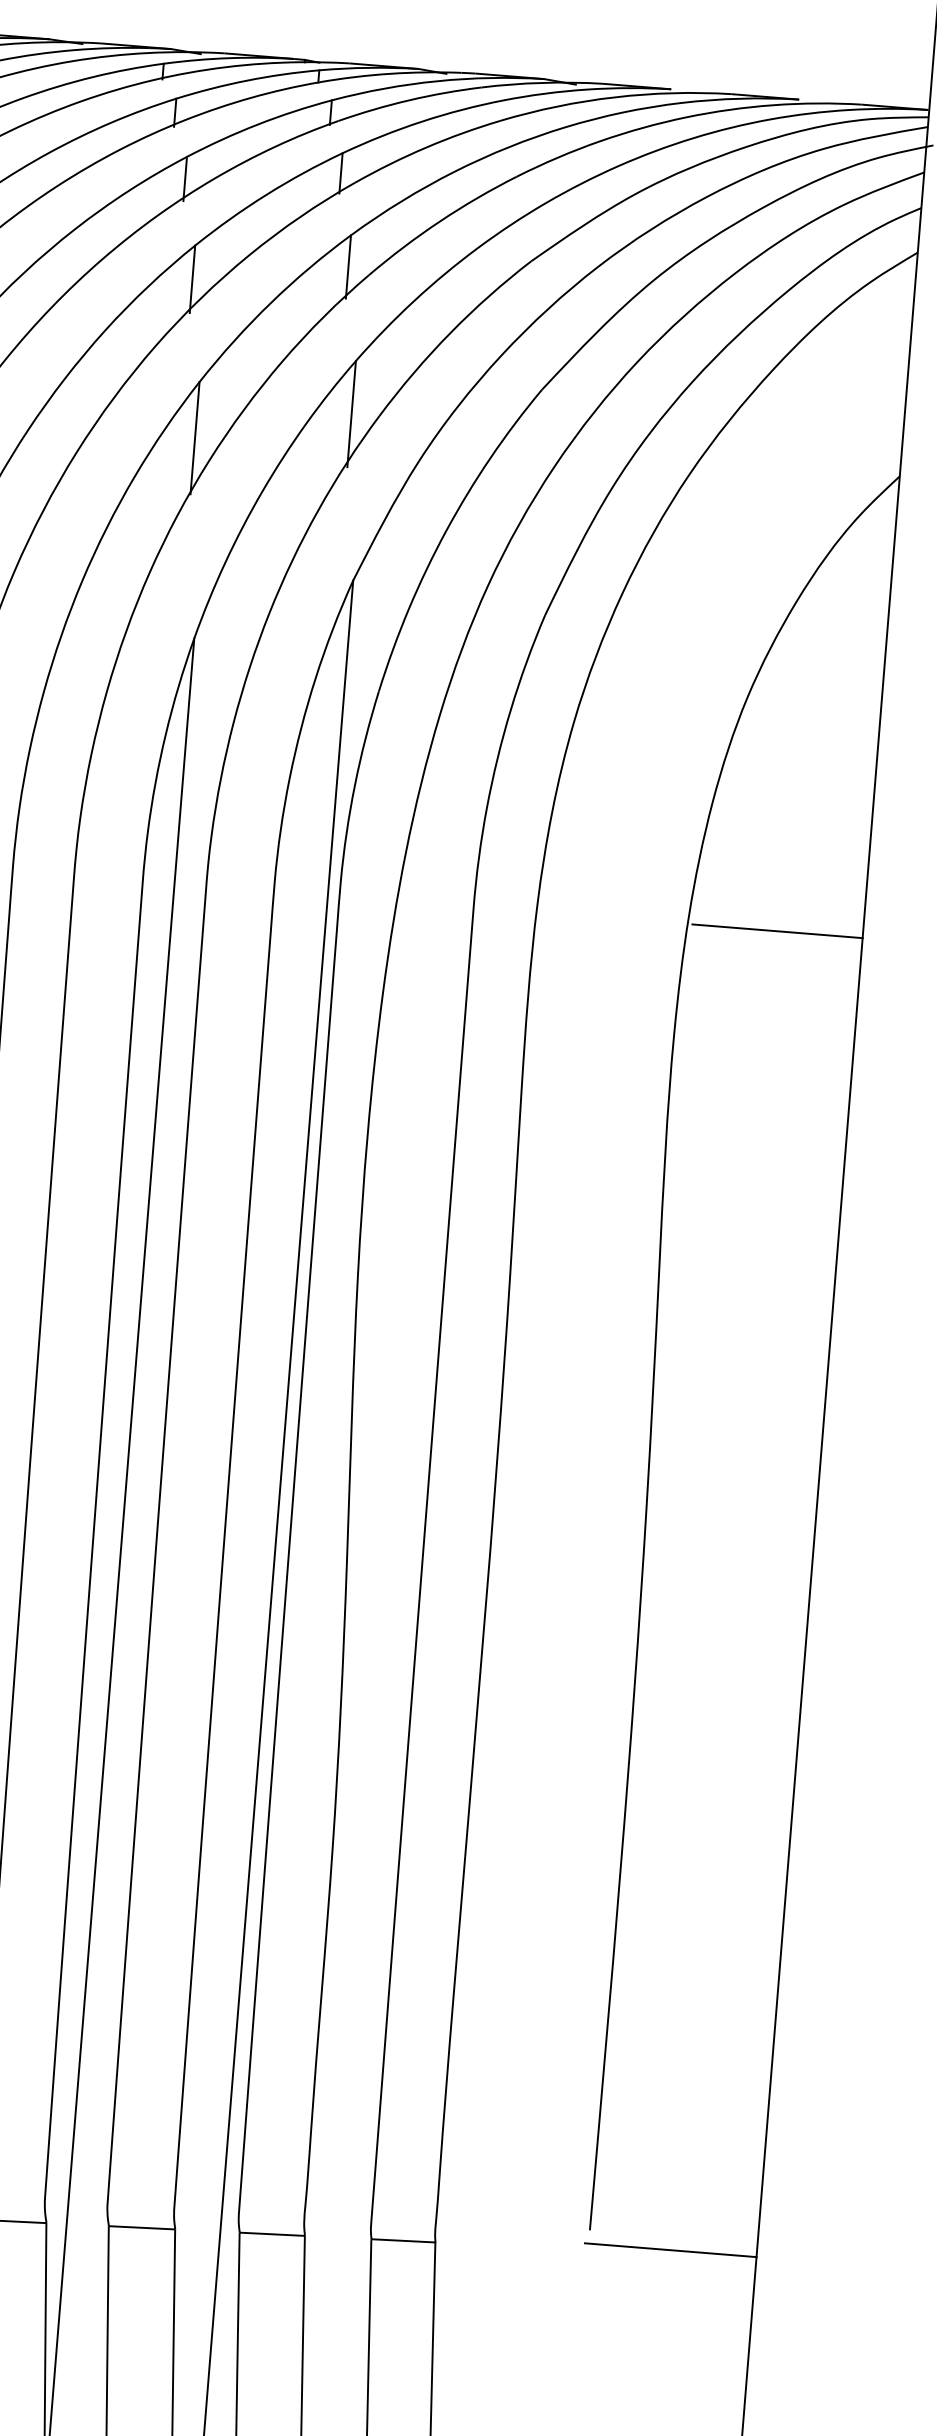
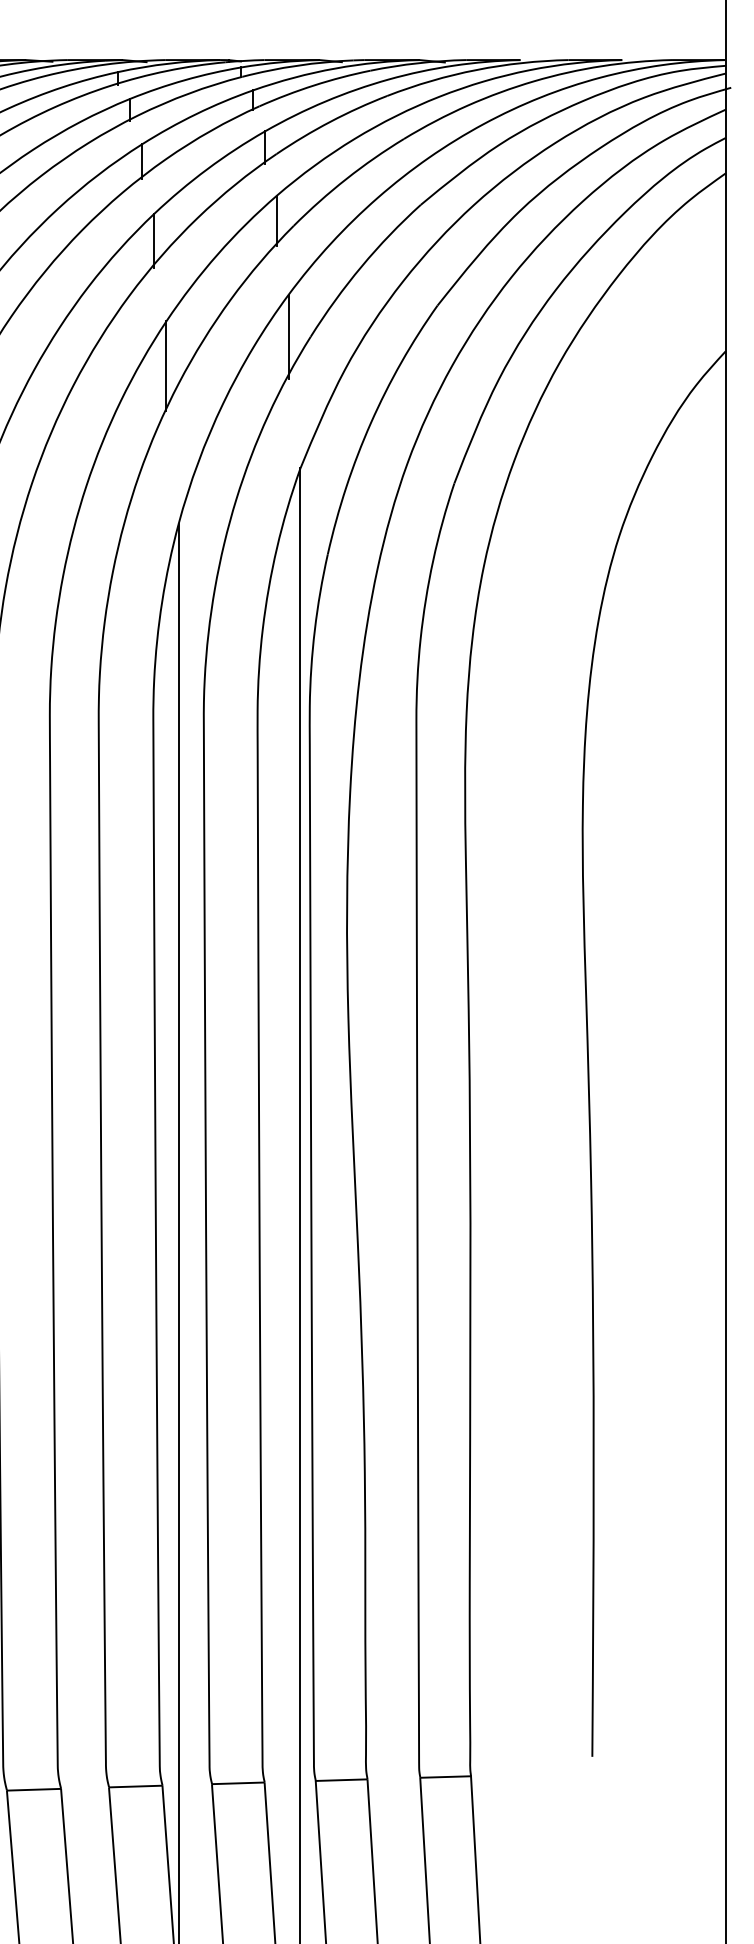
line: (776, 931) -> (657, 718), removed
line: (670, 2250) -> (657, 1767), removed

